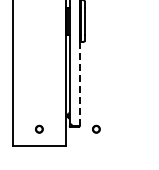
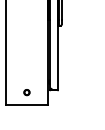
line: (79, 83) -> (57, 57), dashed -> solid
part: (96, 128) -> (70, 91), removed

